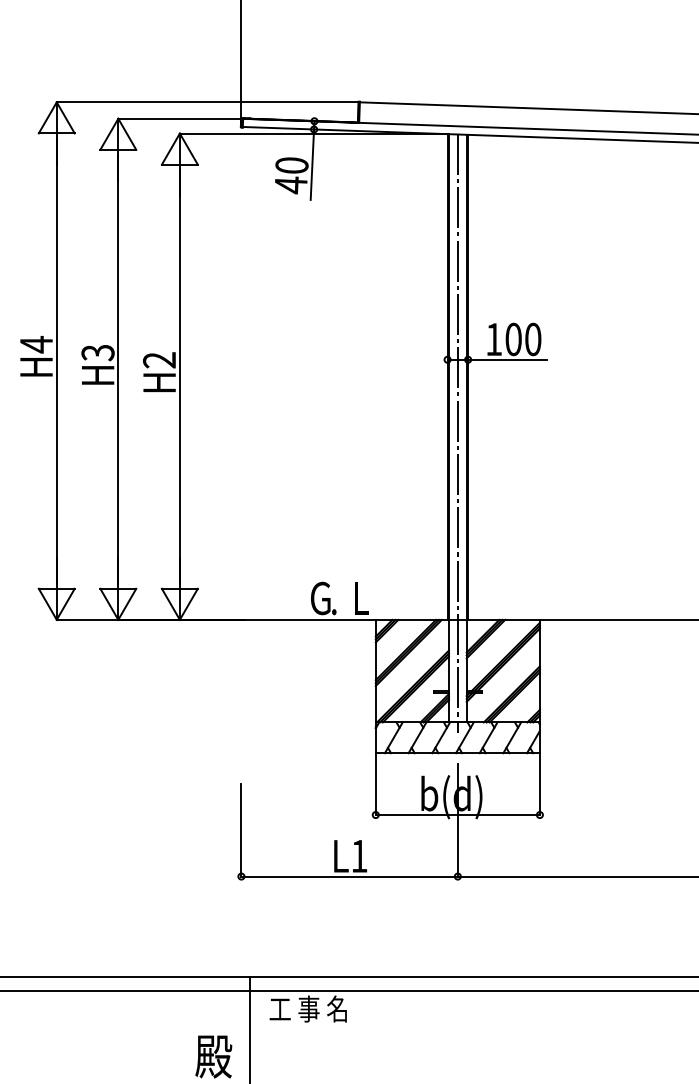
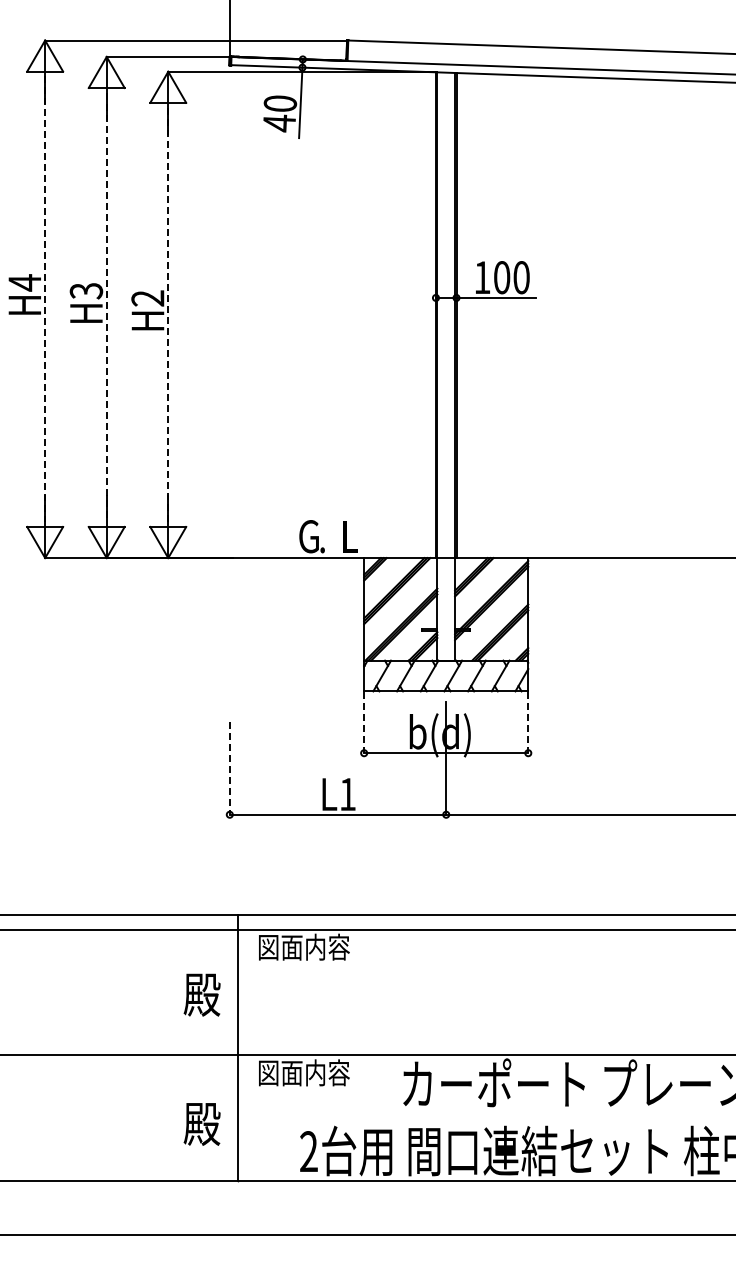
line: (57, 361) -> (45, 299), solid -> dashed
line: (118, 369) -> (106, 307), solid -> dashed
line: (180, 377) -> (168, 315), solid -> dashed
line: (458, 433) -> (446, 371), removed
line: (376, 784) -> (364, 722), solid -> dashed
line: (540, 784) -> (528, 722), solid -> dashed
line: (241, 831) -> (229, 769), solid -> dashed
text: (315, 1008) -> (303, 946), 工 事 名 -> 図面内容

